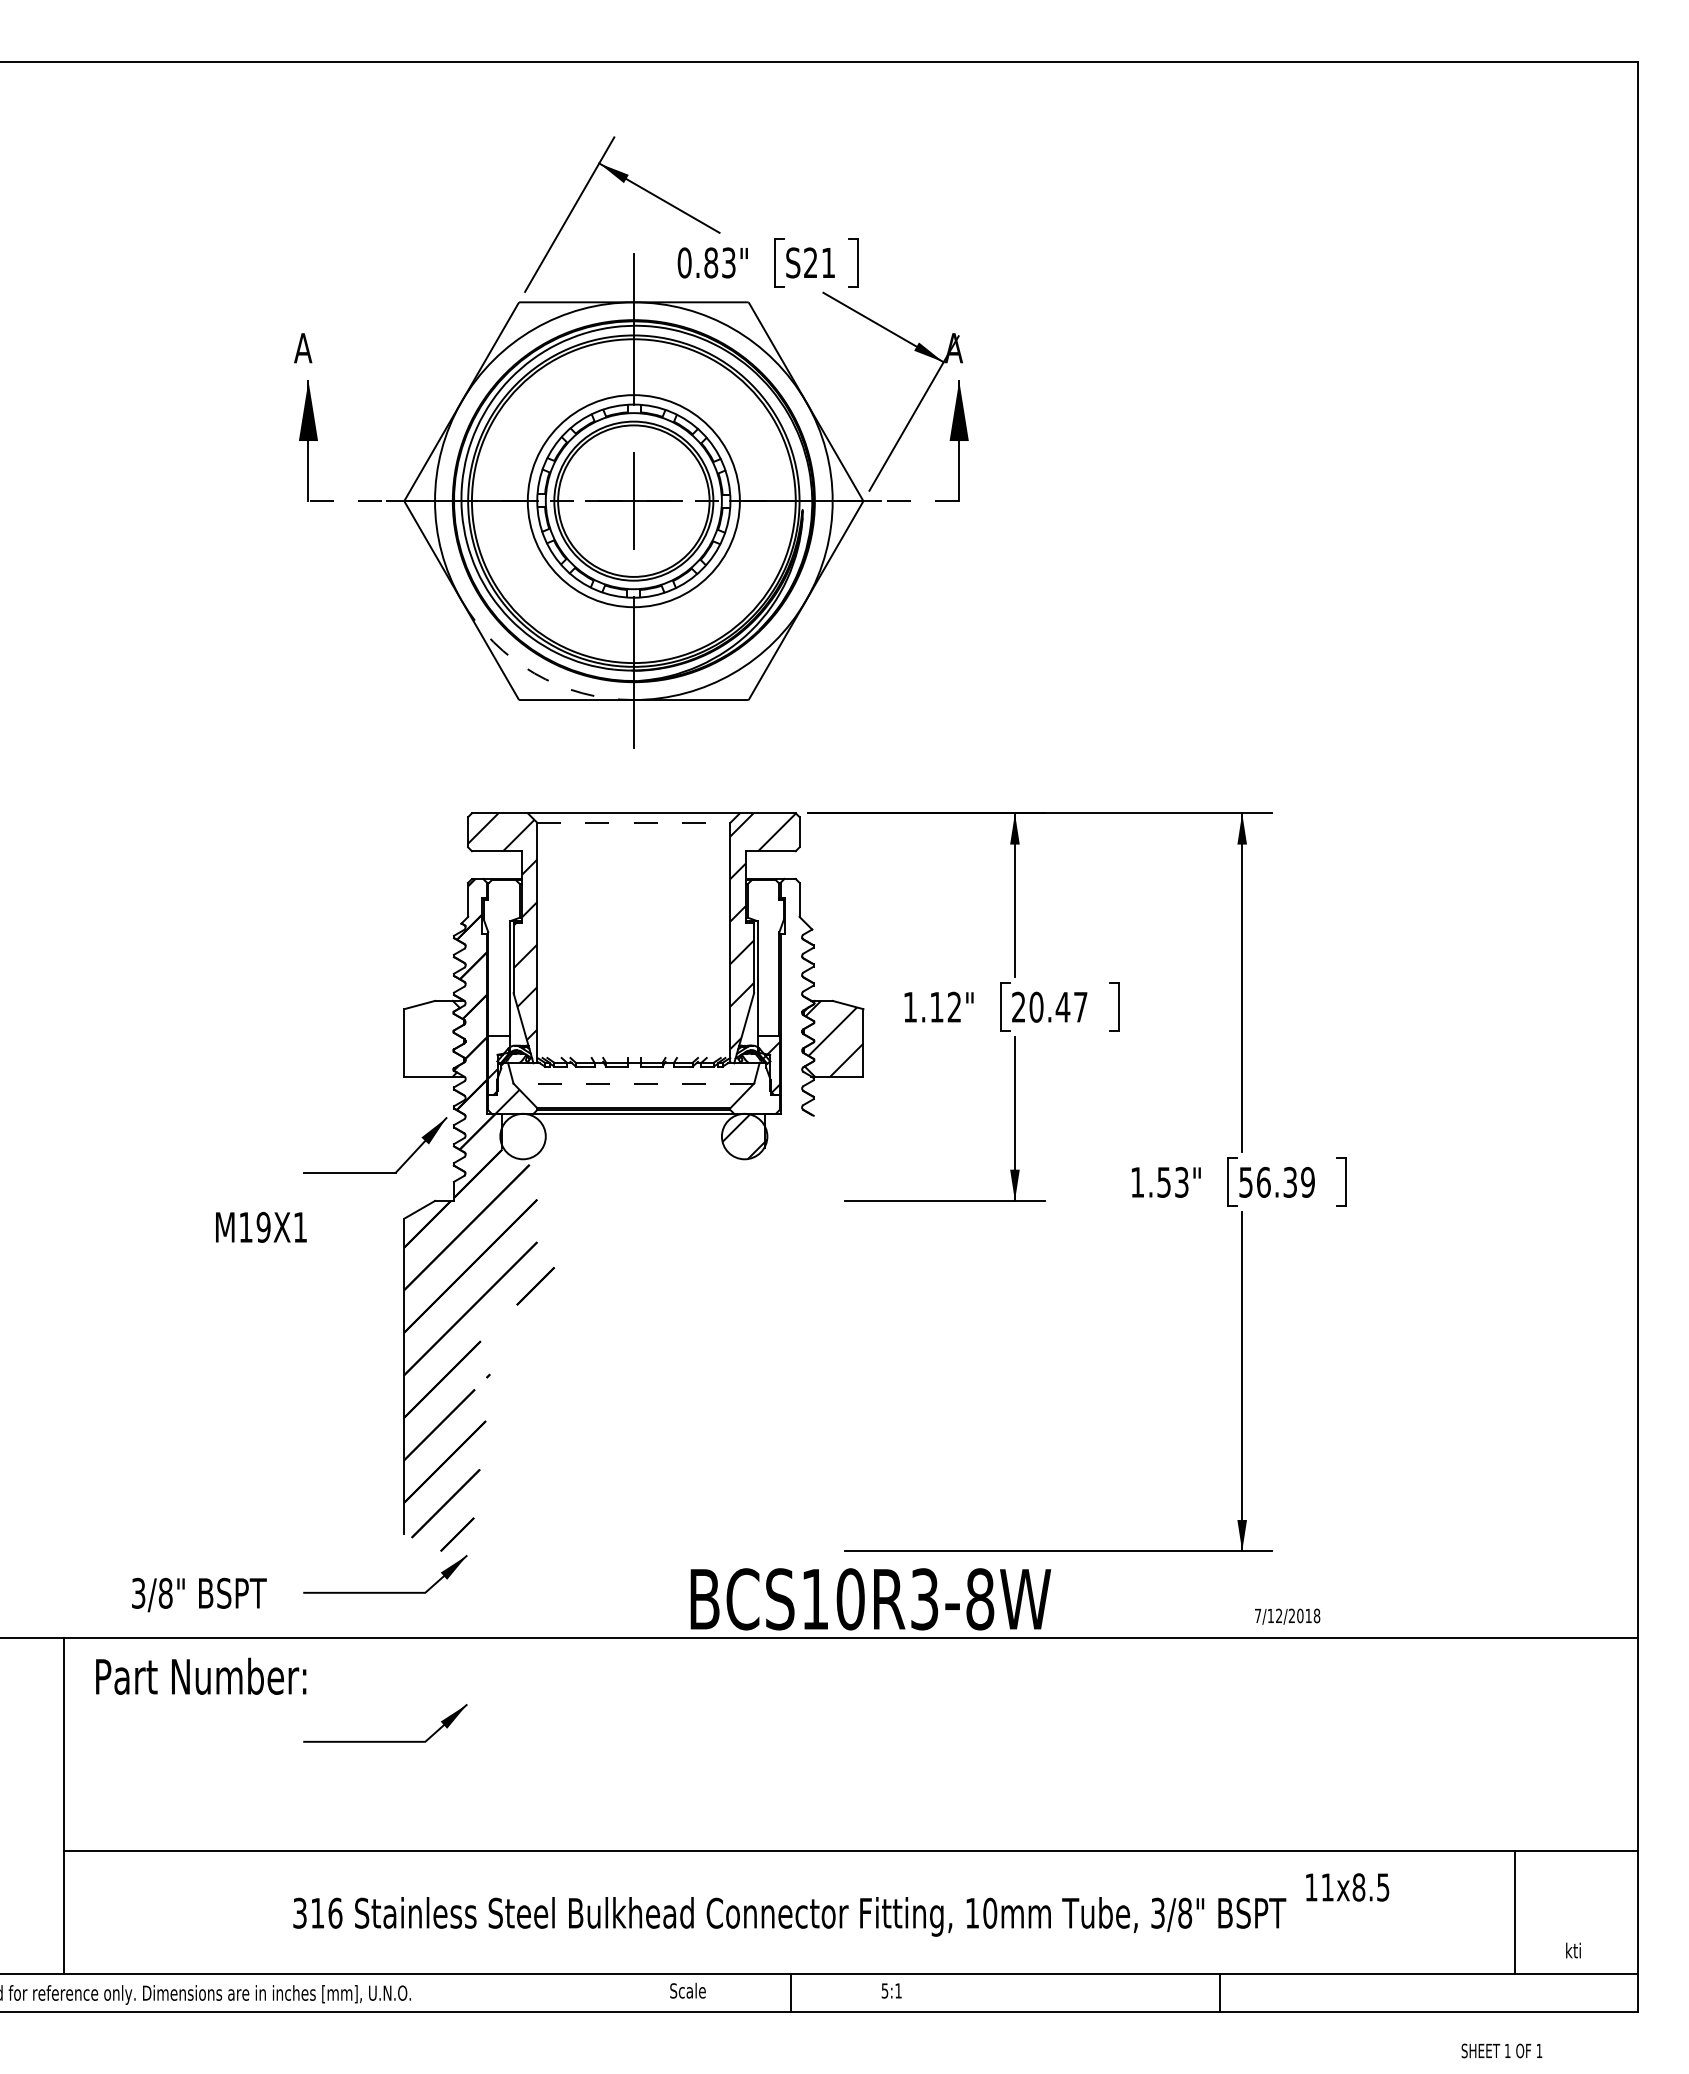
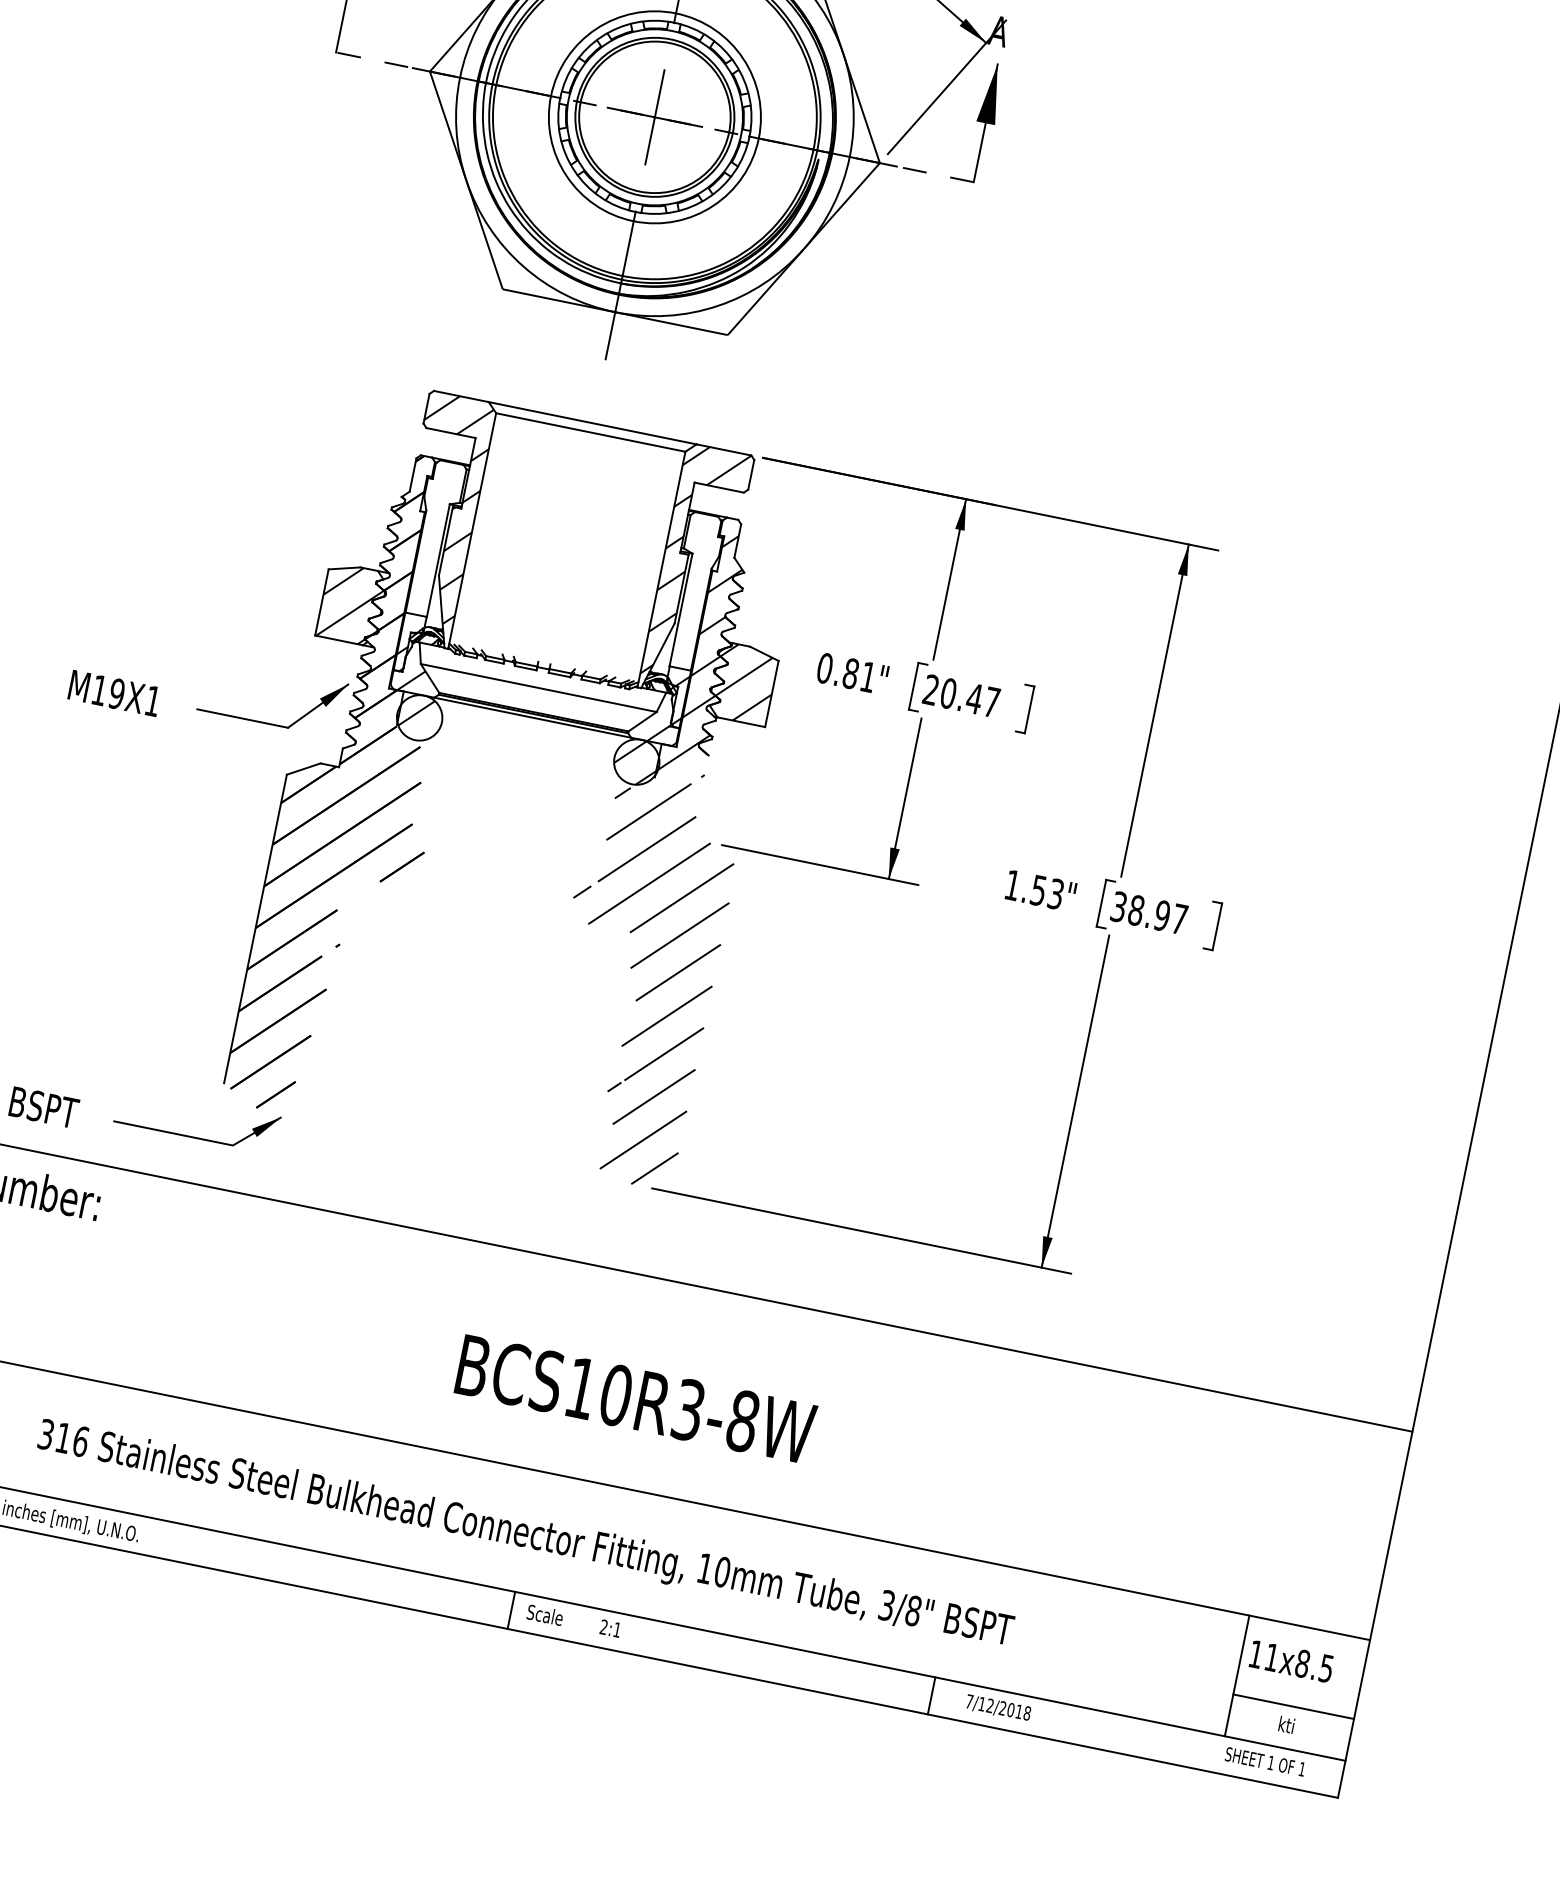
arc: (534, 673) -> (523, 266), dashed -> solid
line: (633, 822) -> (590, 432), dashed -> solid
text: (931, 1006) -> (845, 671), 1.12" -> 0.81"
hatch: (434, 1038) -> (352, 604), added
line: (633, 1083) -> (538, 687), dashed -> solid
hatch: (760, 1103) -> (658, 732), added
hatch: (518, 1132) -> (415, 713), added
text: (1277, 1181) -> (1149, 912), 56.39 -> 38.97
hatch: (786, 1222) -> (660, 854), added
text: (261, 1227) -> (114, 693), moved
text: (870, 1599) -> (635, 1399), moved
text: (1287, 1616) -> (998, 1708), moved
part: (385, 1740) -> (164, 1282), removed
text: (1347, 1887) -> (1291, 1661), moved
line: (1576, 1931) -> (1293, 1706), added
text: (687, 1990) -> (544, 1614), moved
text: (884, 1990) -> (603, 1626), 5:1 -> 2:1
text: (1501, 2050) -> (1265, 1761), moved

